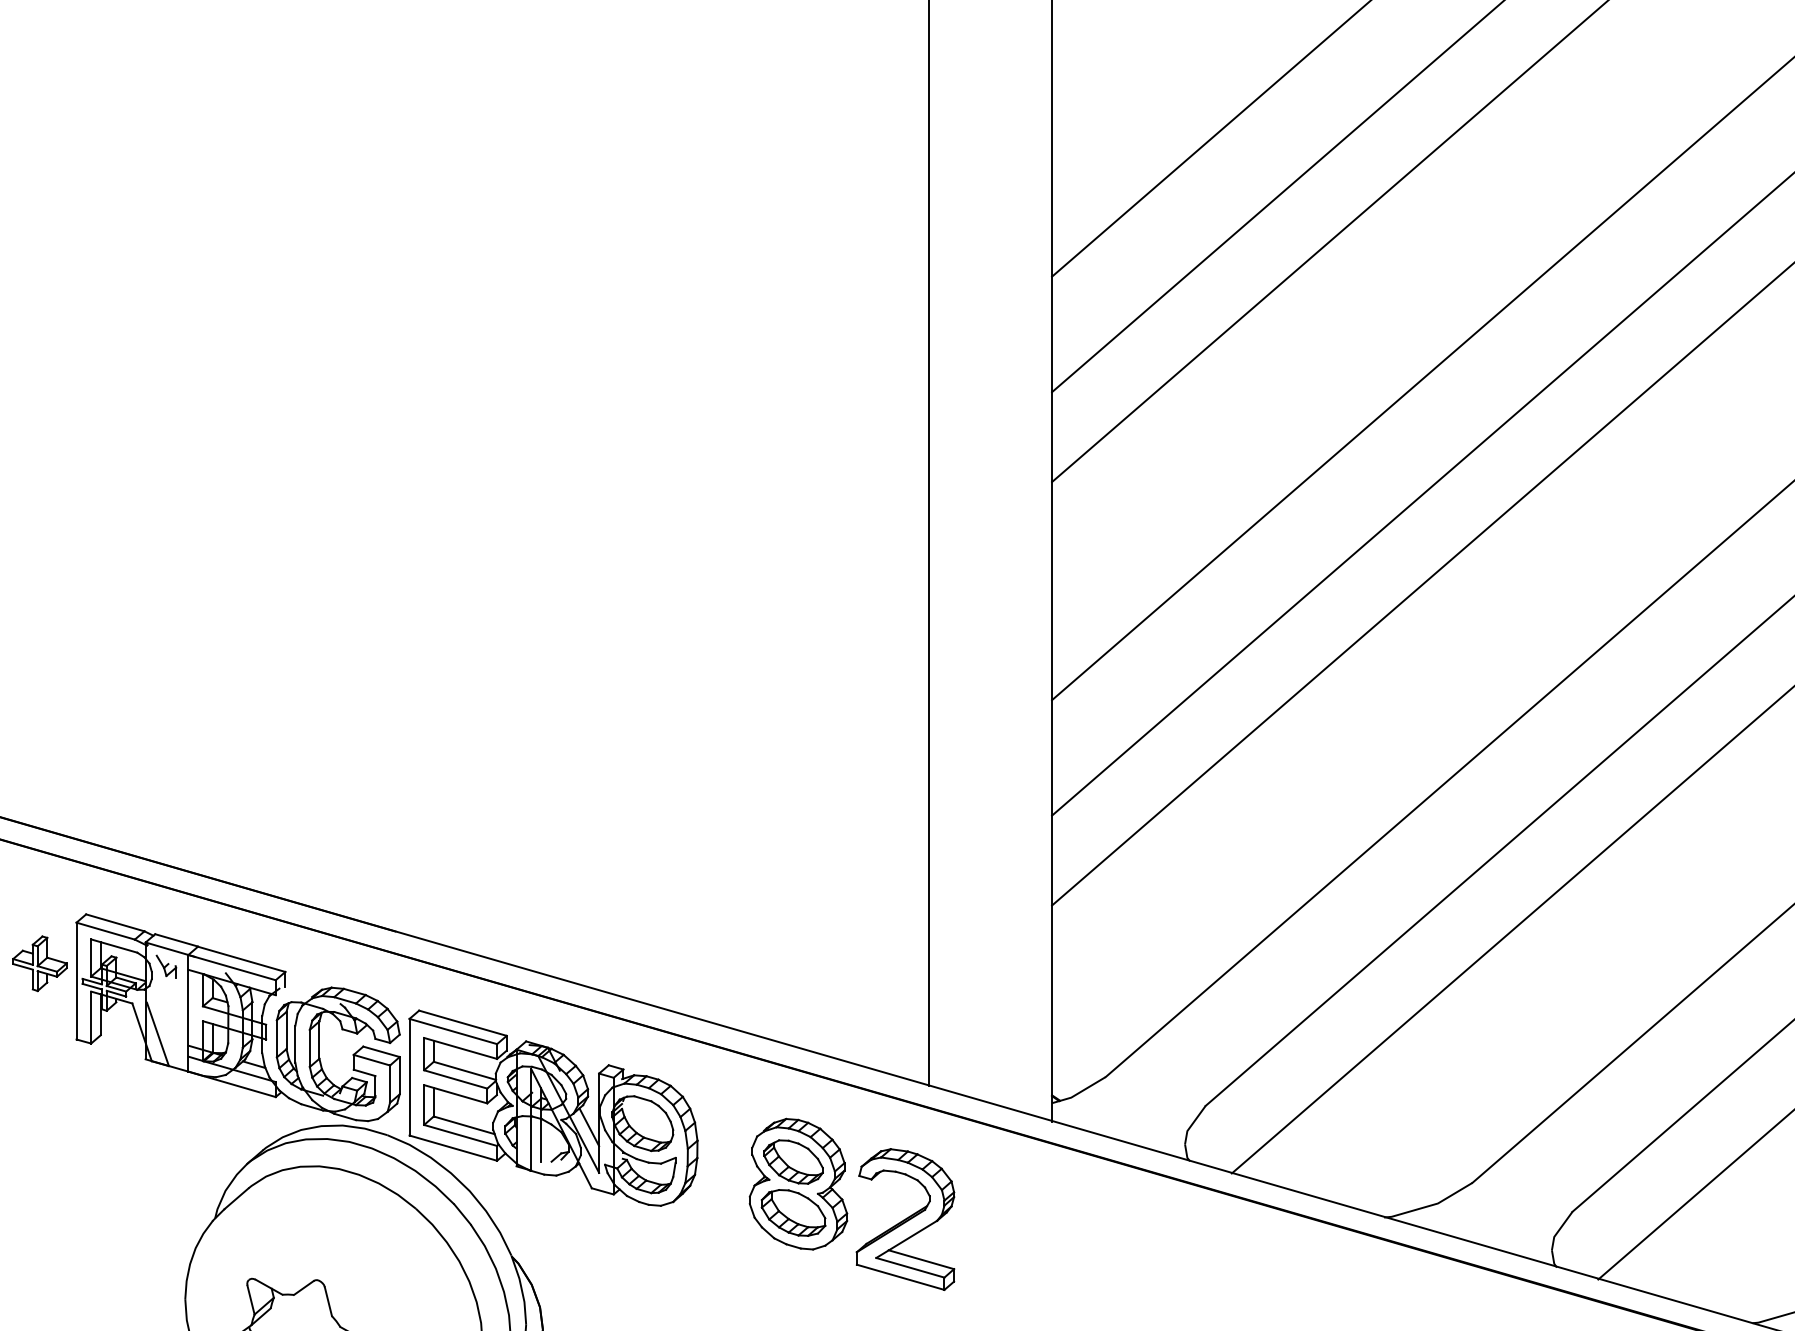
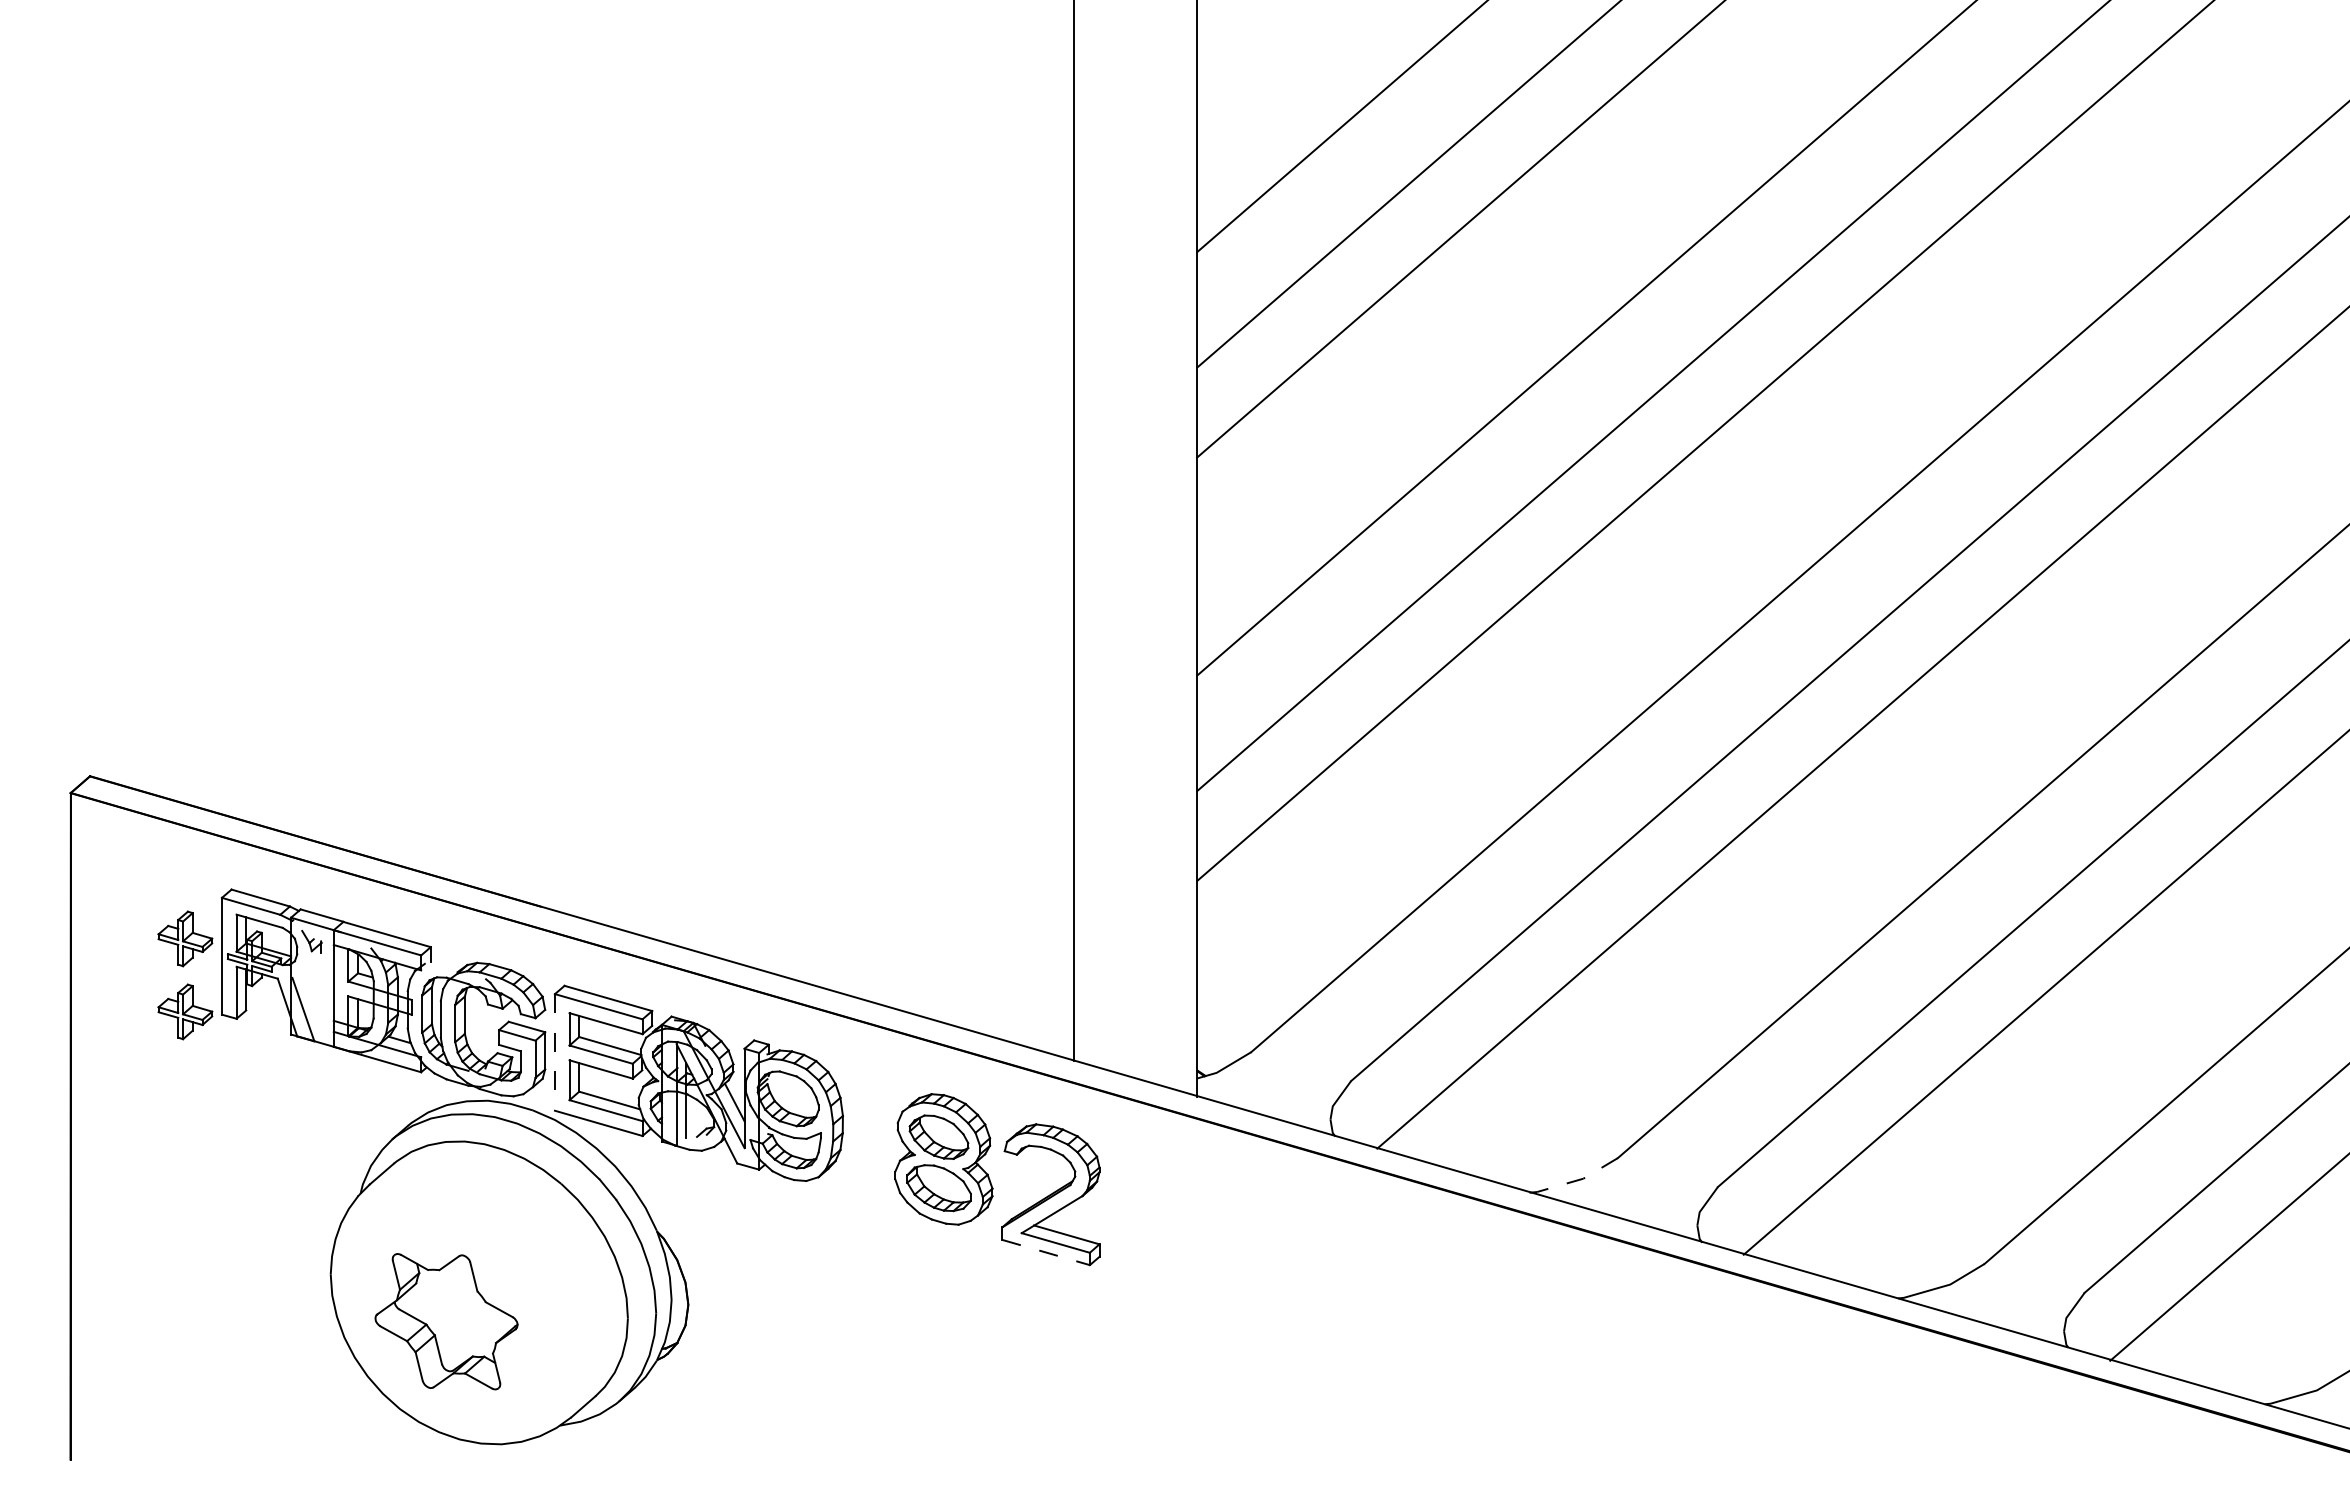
part: (40, 1036) -> (185, 1011), added
line: (409, 1077) -> (554, 1052), solid -> dashed
line: (1430, 1205) -> (1575, 1180), solid -> dashed
line: (901, 1277) -> (1046, 1252), solid -> dashed

